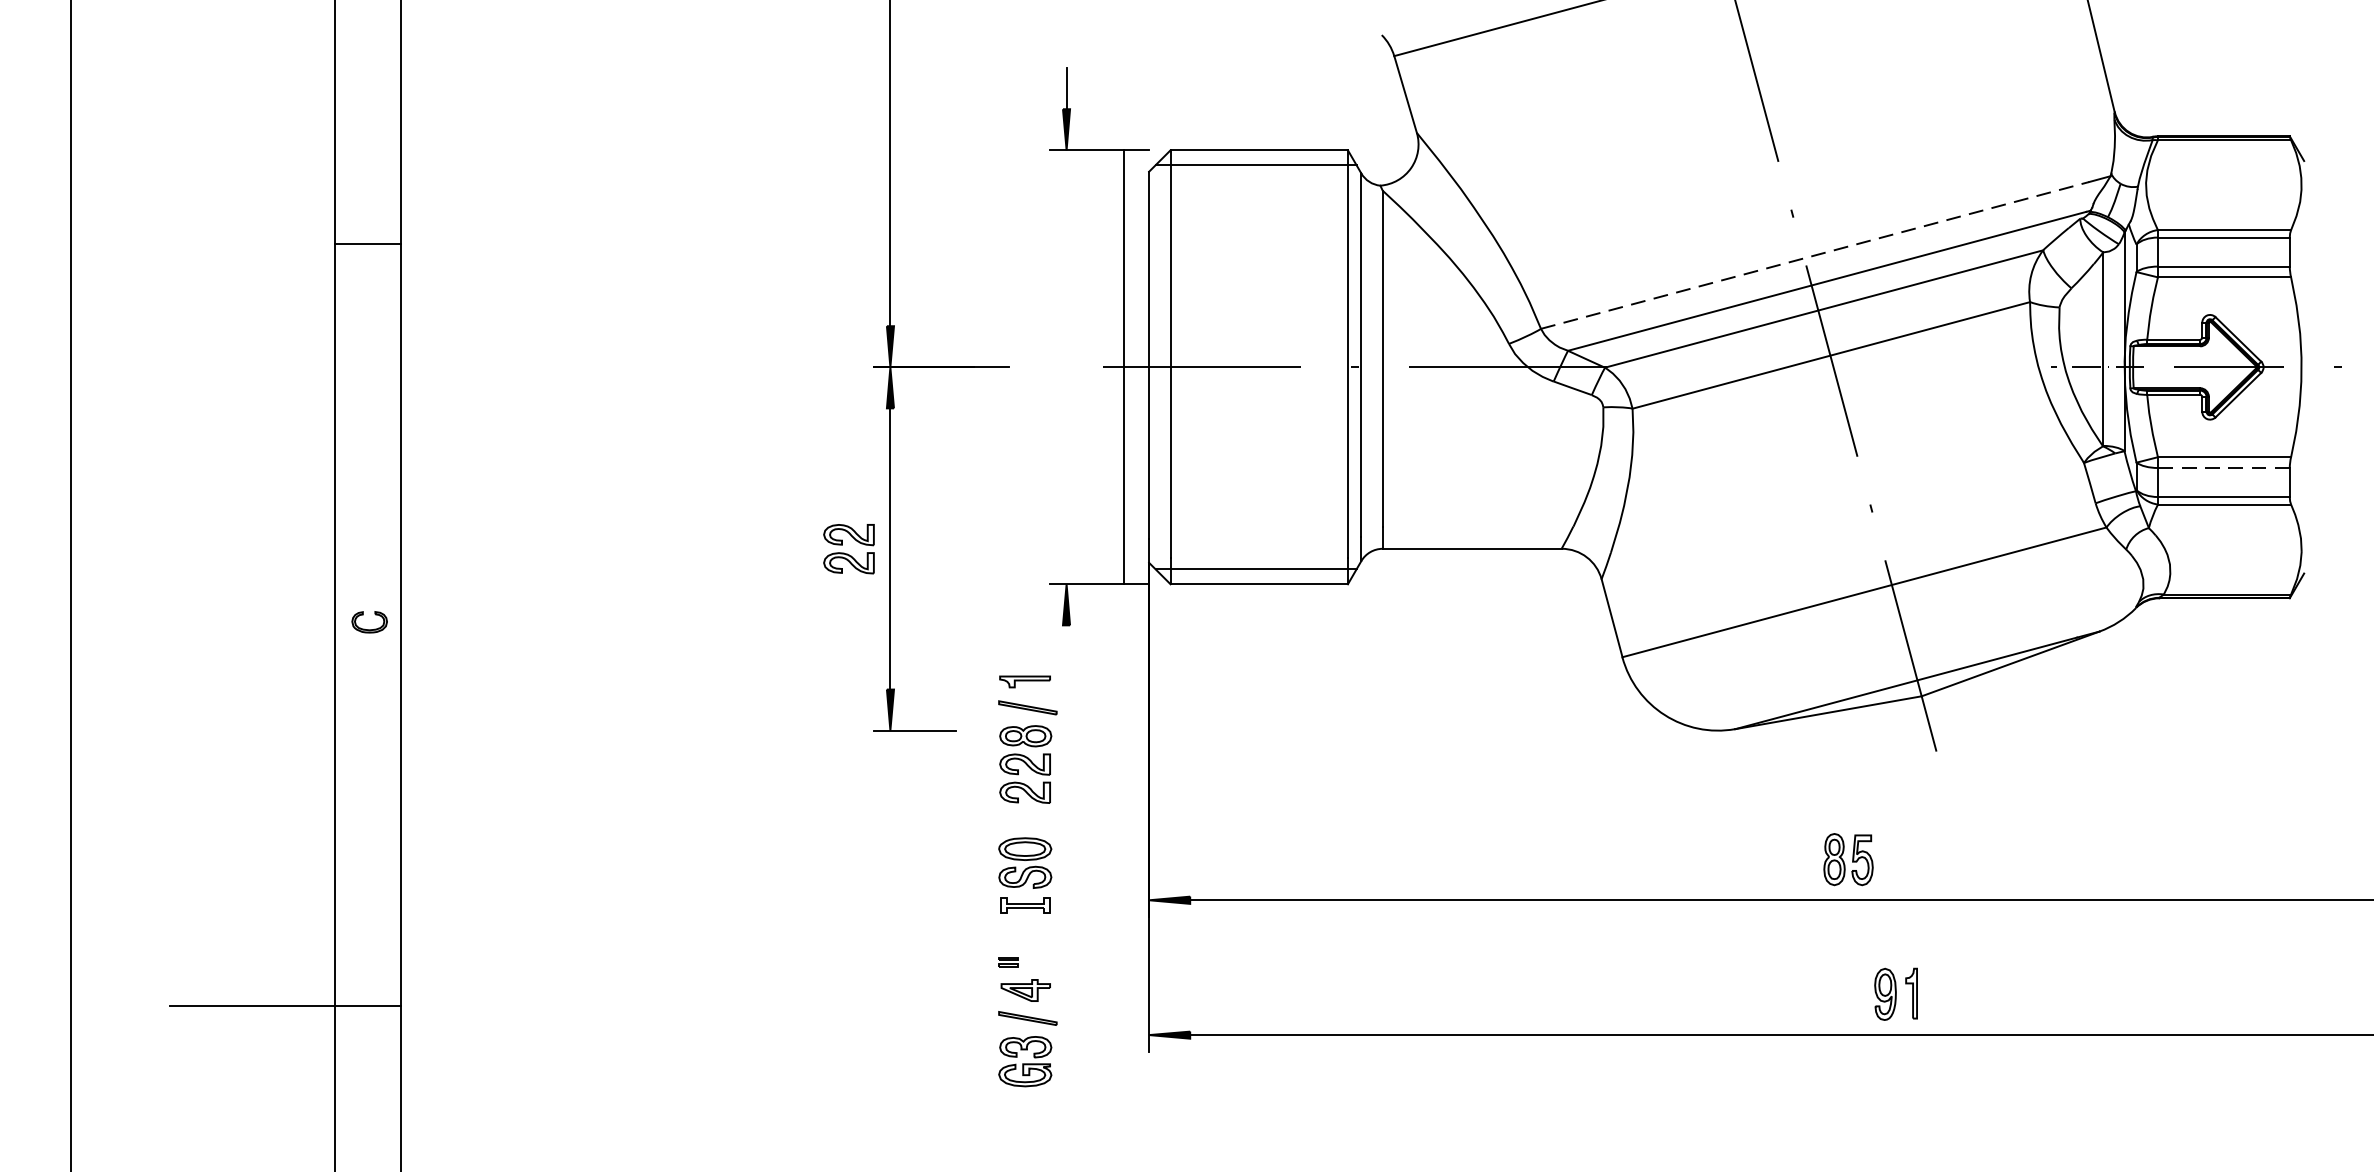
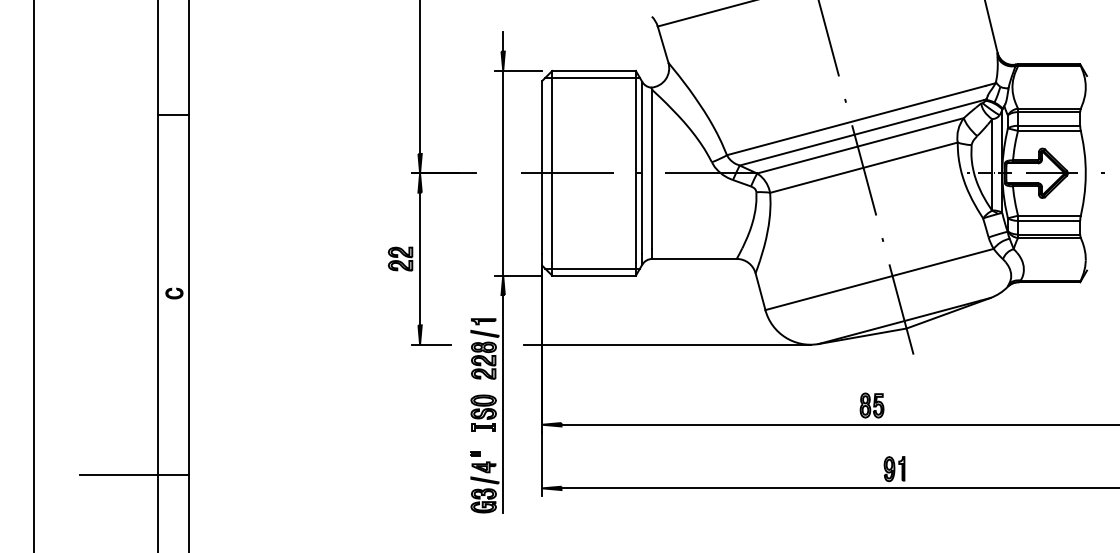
line: (1815, 255) -> (856, 120), dashed -> solid
line: (1124, 365) -> (503, 172), moved
line: (2222, 467) -> (1048, 220), dashed -> solid
line: (1412, 730) -> (666, 344), added
line: (1067, 857) -> (503, 404), added

